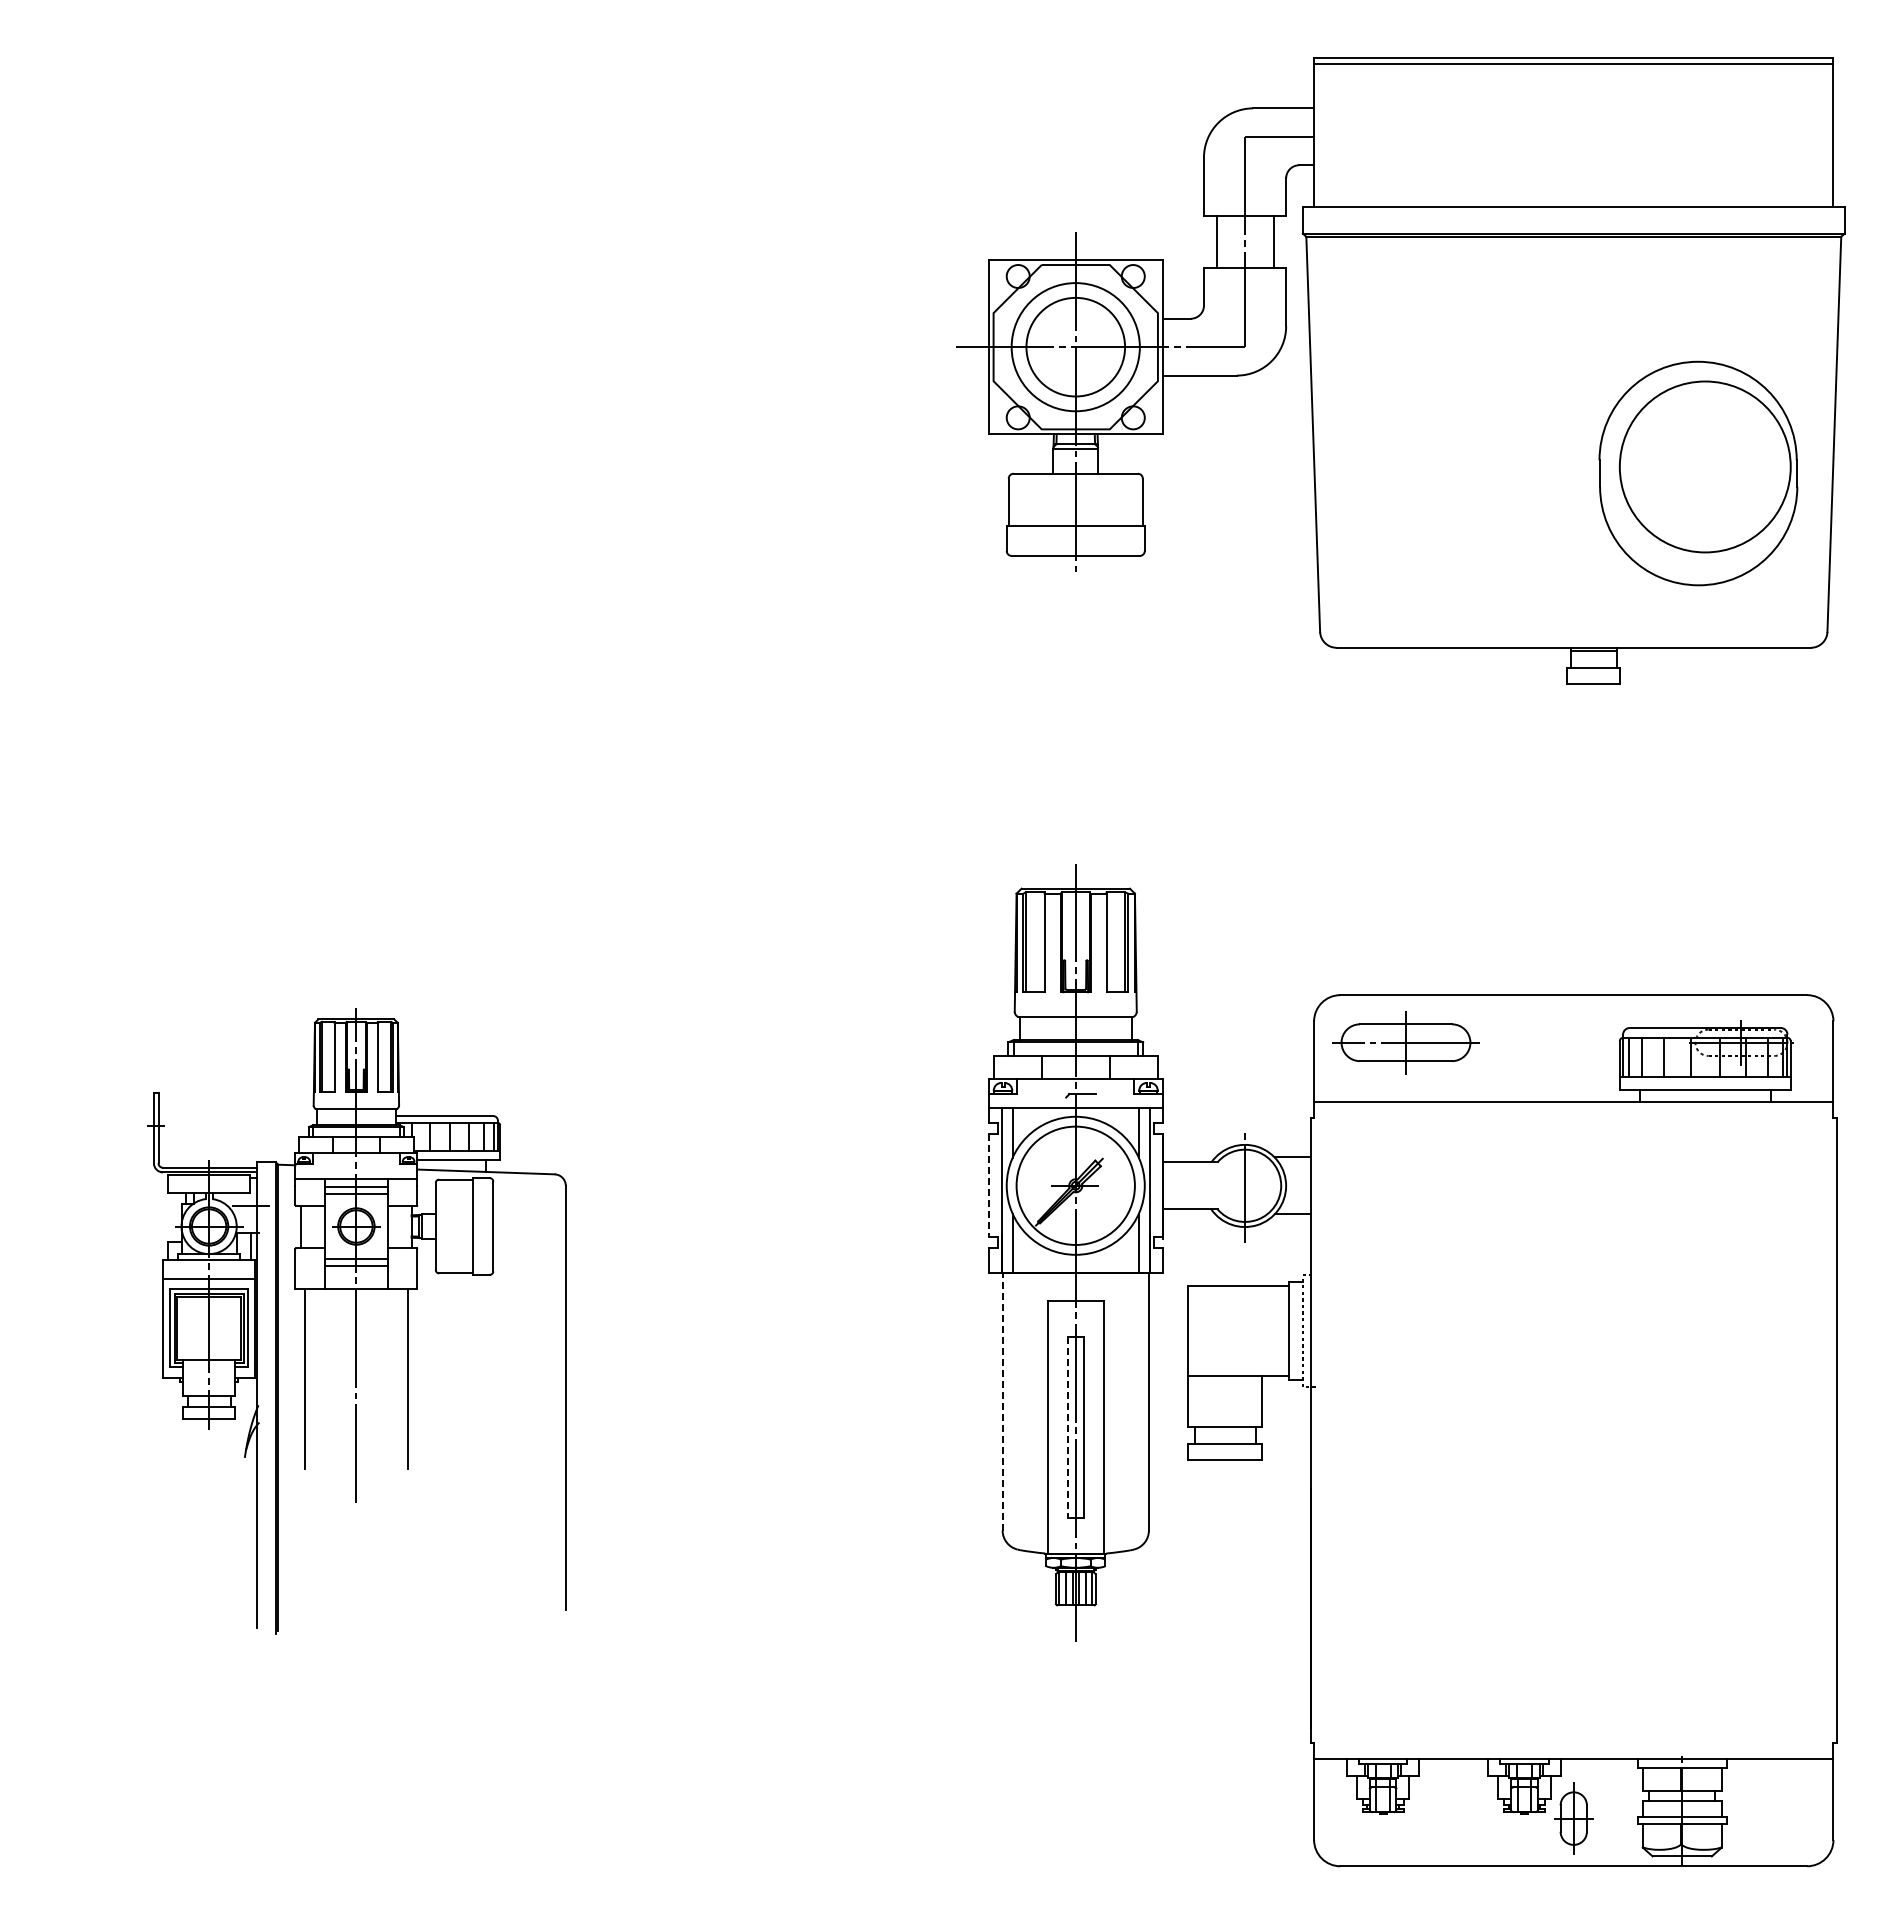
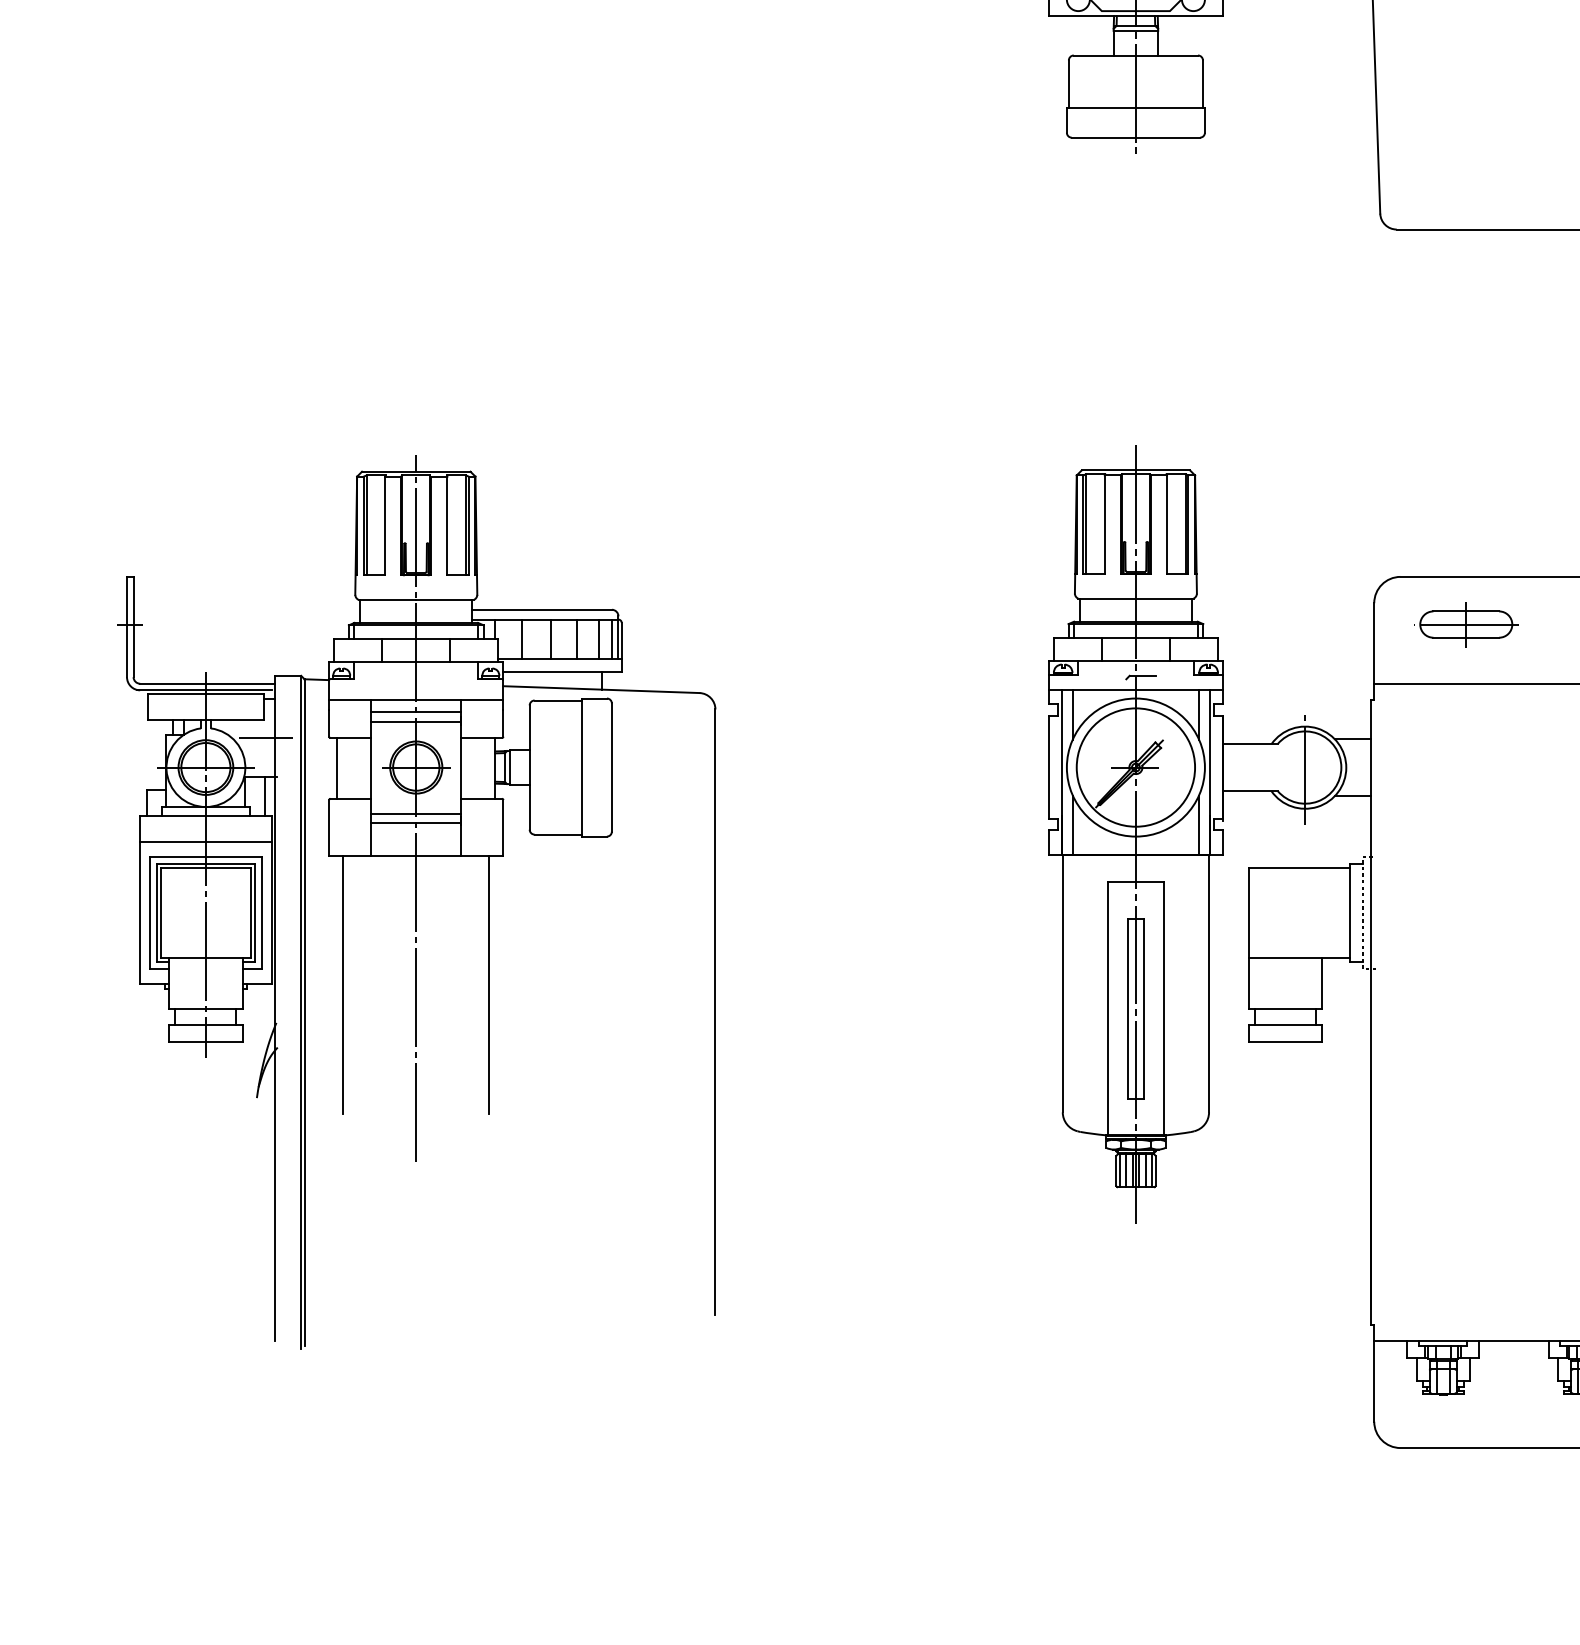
part: (1406, 1042) -> (1466, 624), size x0.71
line: (988, 1185) -> (1048, 767), dashed -> solid
part: (356, 1321) -> (416, 903), size x1.43
line: (1002, 1401) -> (1062, 983), dashed -> solid
line: (1067, 1427) -> (1127, 1009), dashed -> solid

